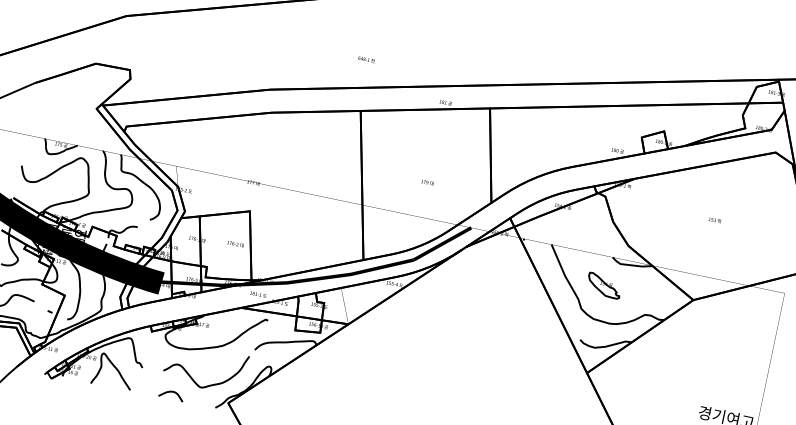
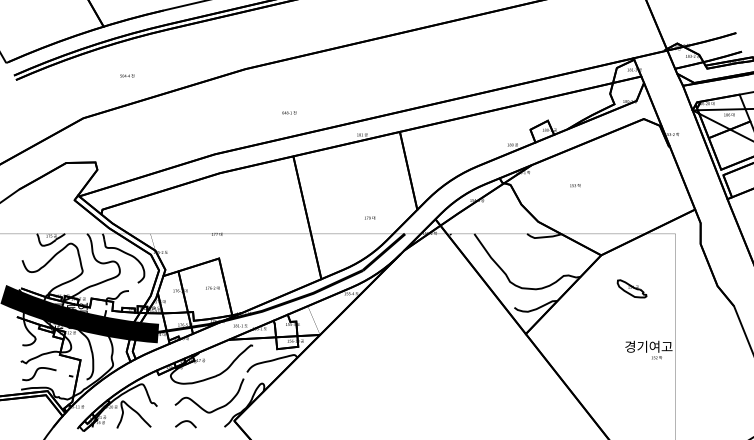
text: (428, 182) -> (370, 217), moved
text: (715, 220) -> (575, 185), moved
part: (603, 285) -> (631, 288), moved

